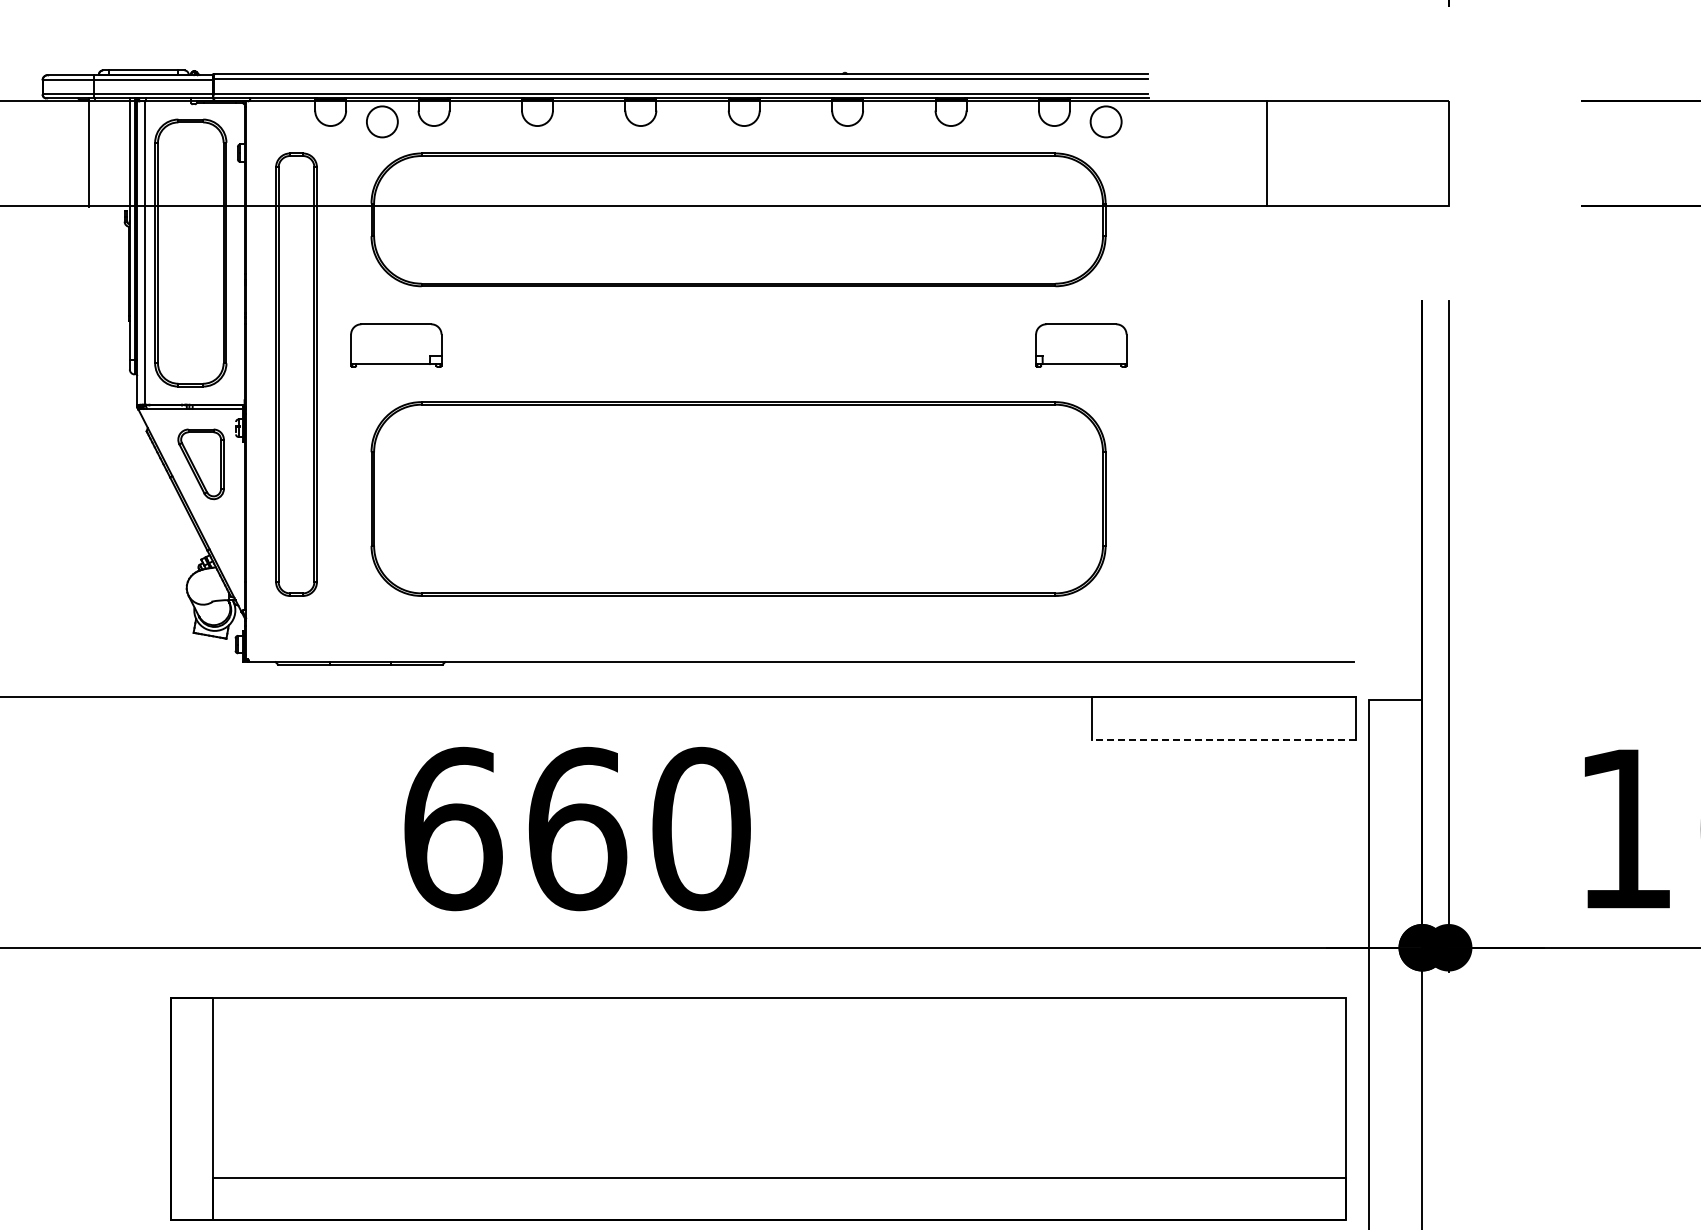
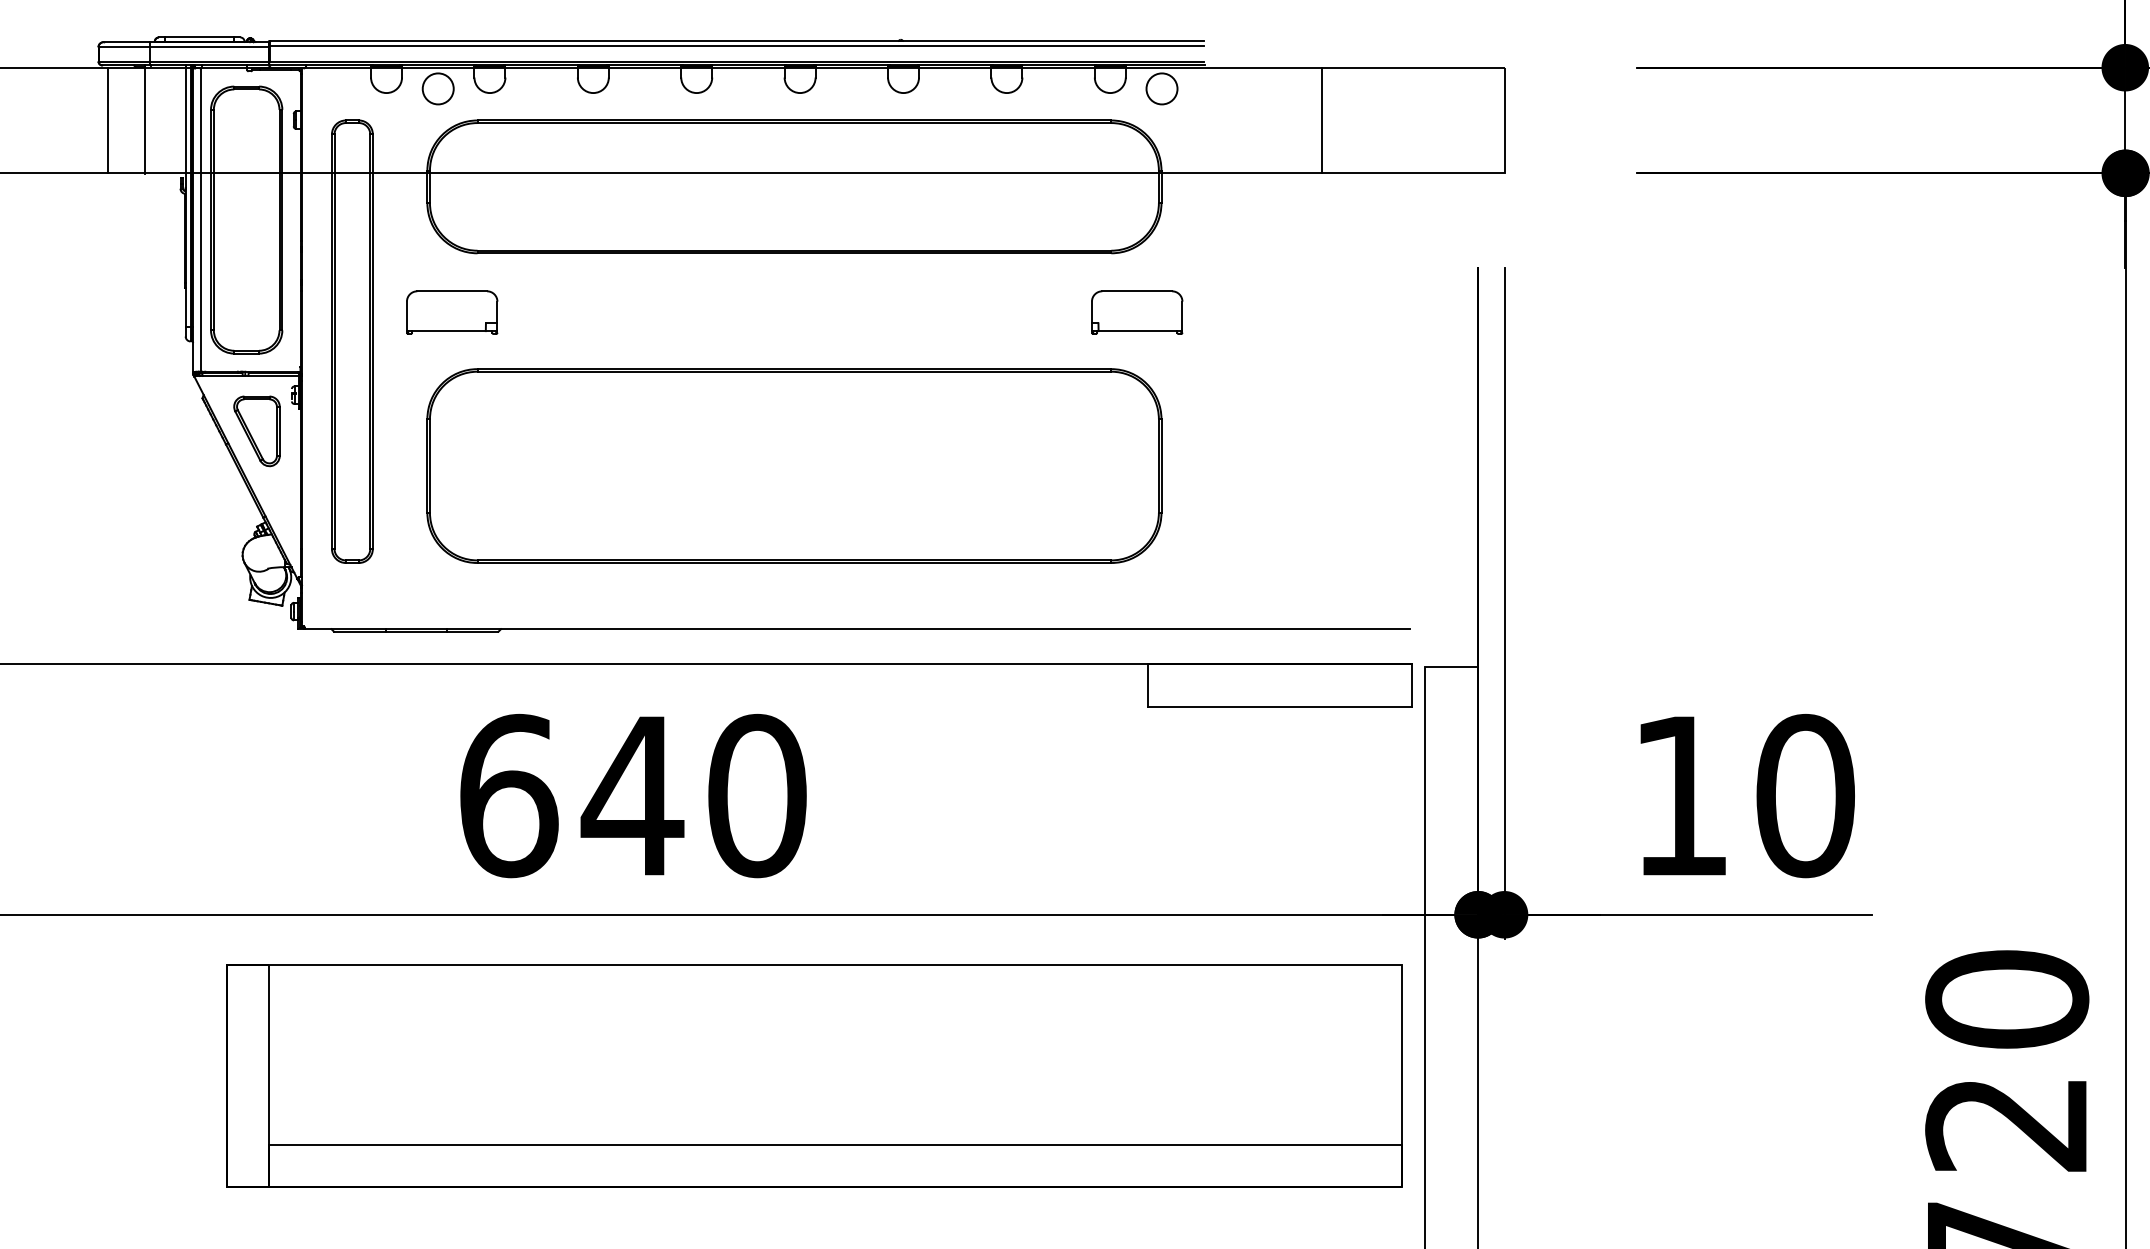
line: (51, 153) -> (107, 120), added
line: (1223, 739) -> (1279, 706), dashed -> solid
text: (576, 828) -> (632, 795), 660 -> 640

